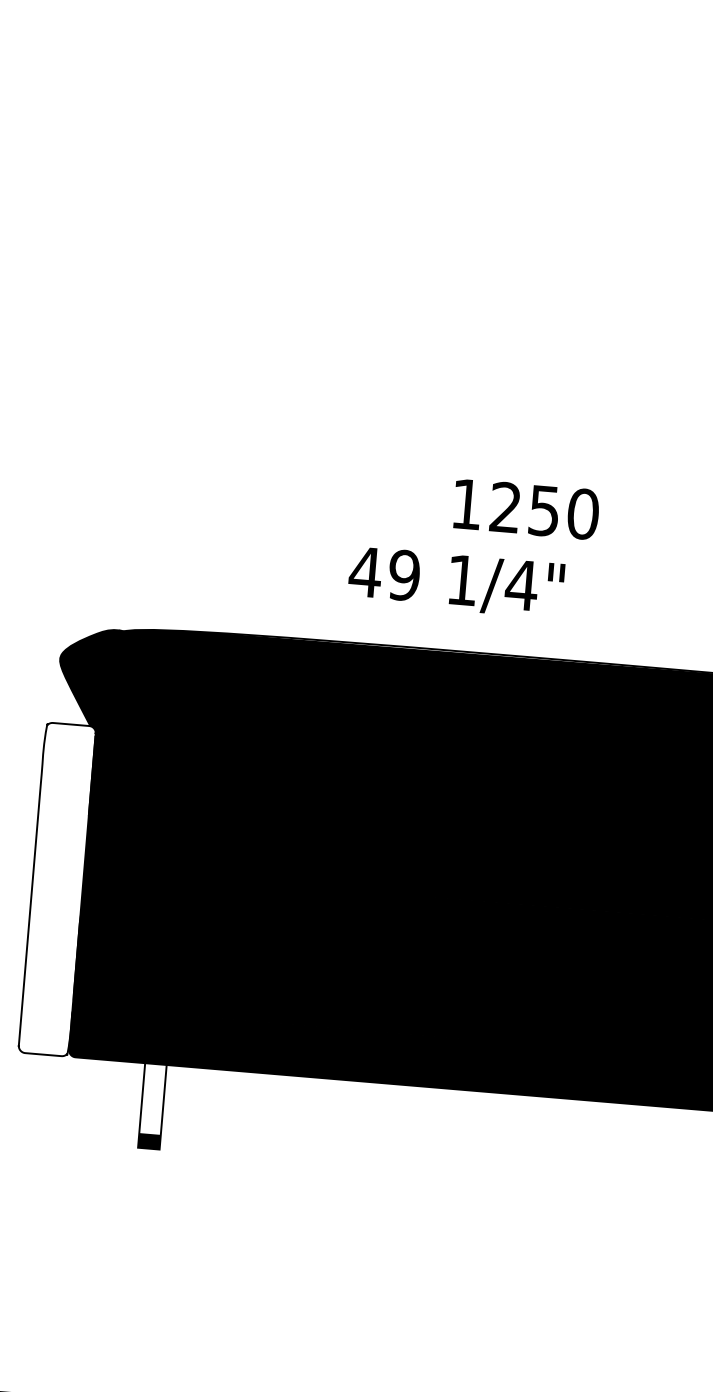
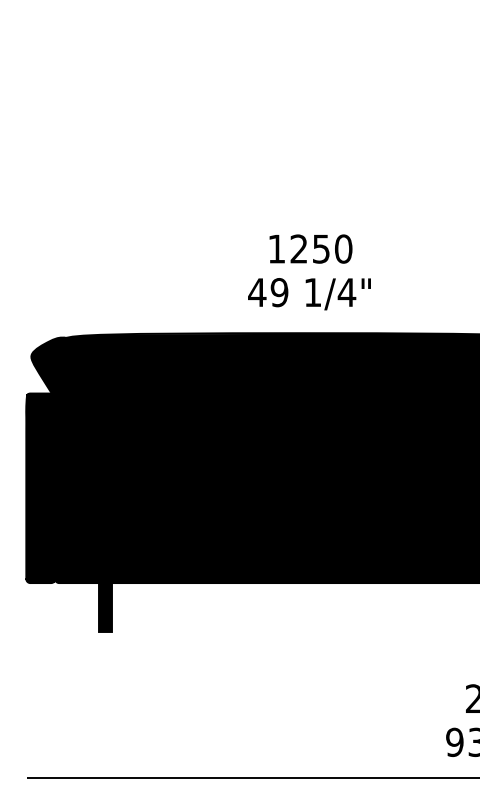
text: (525, 508) -> (310, 248), moved
text: (456, 583) -> (309, 294), moved
fill: (56, 889) -> (40, 488), added
fill: (153, 1099) -> (105, 603), added

